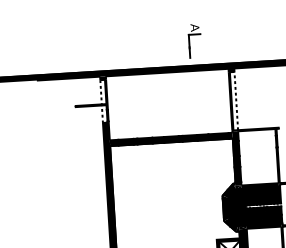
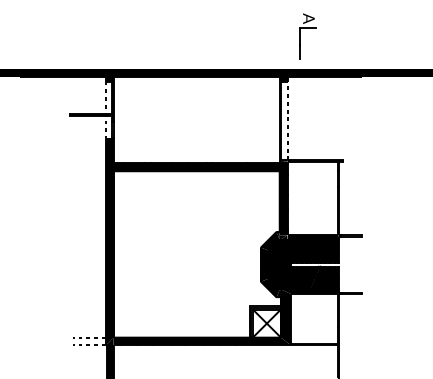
part: (189, 41) -> (300, 36), moved

